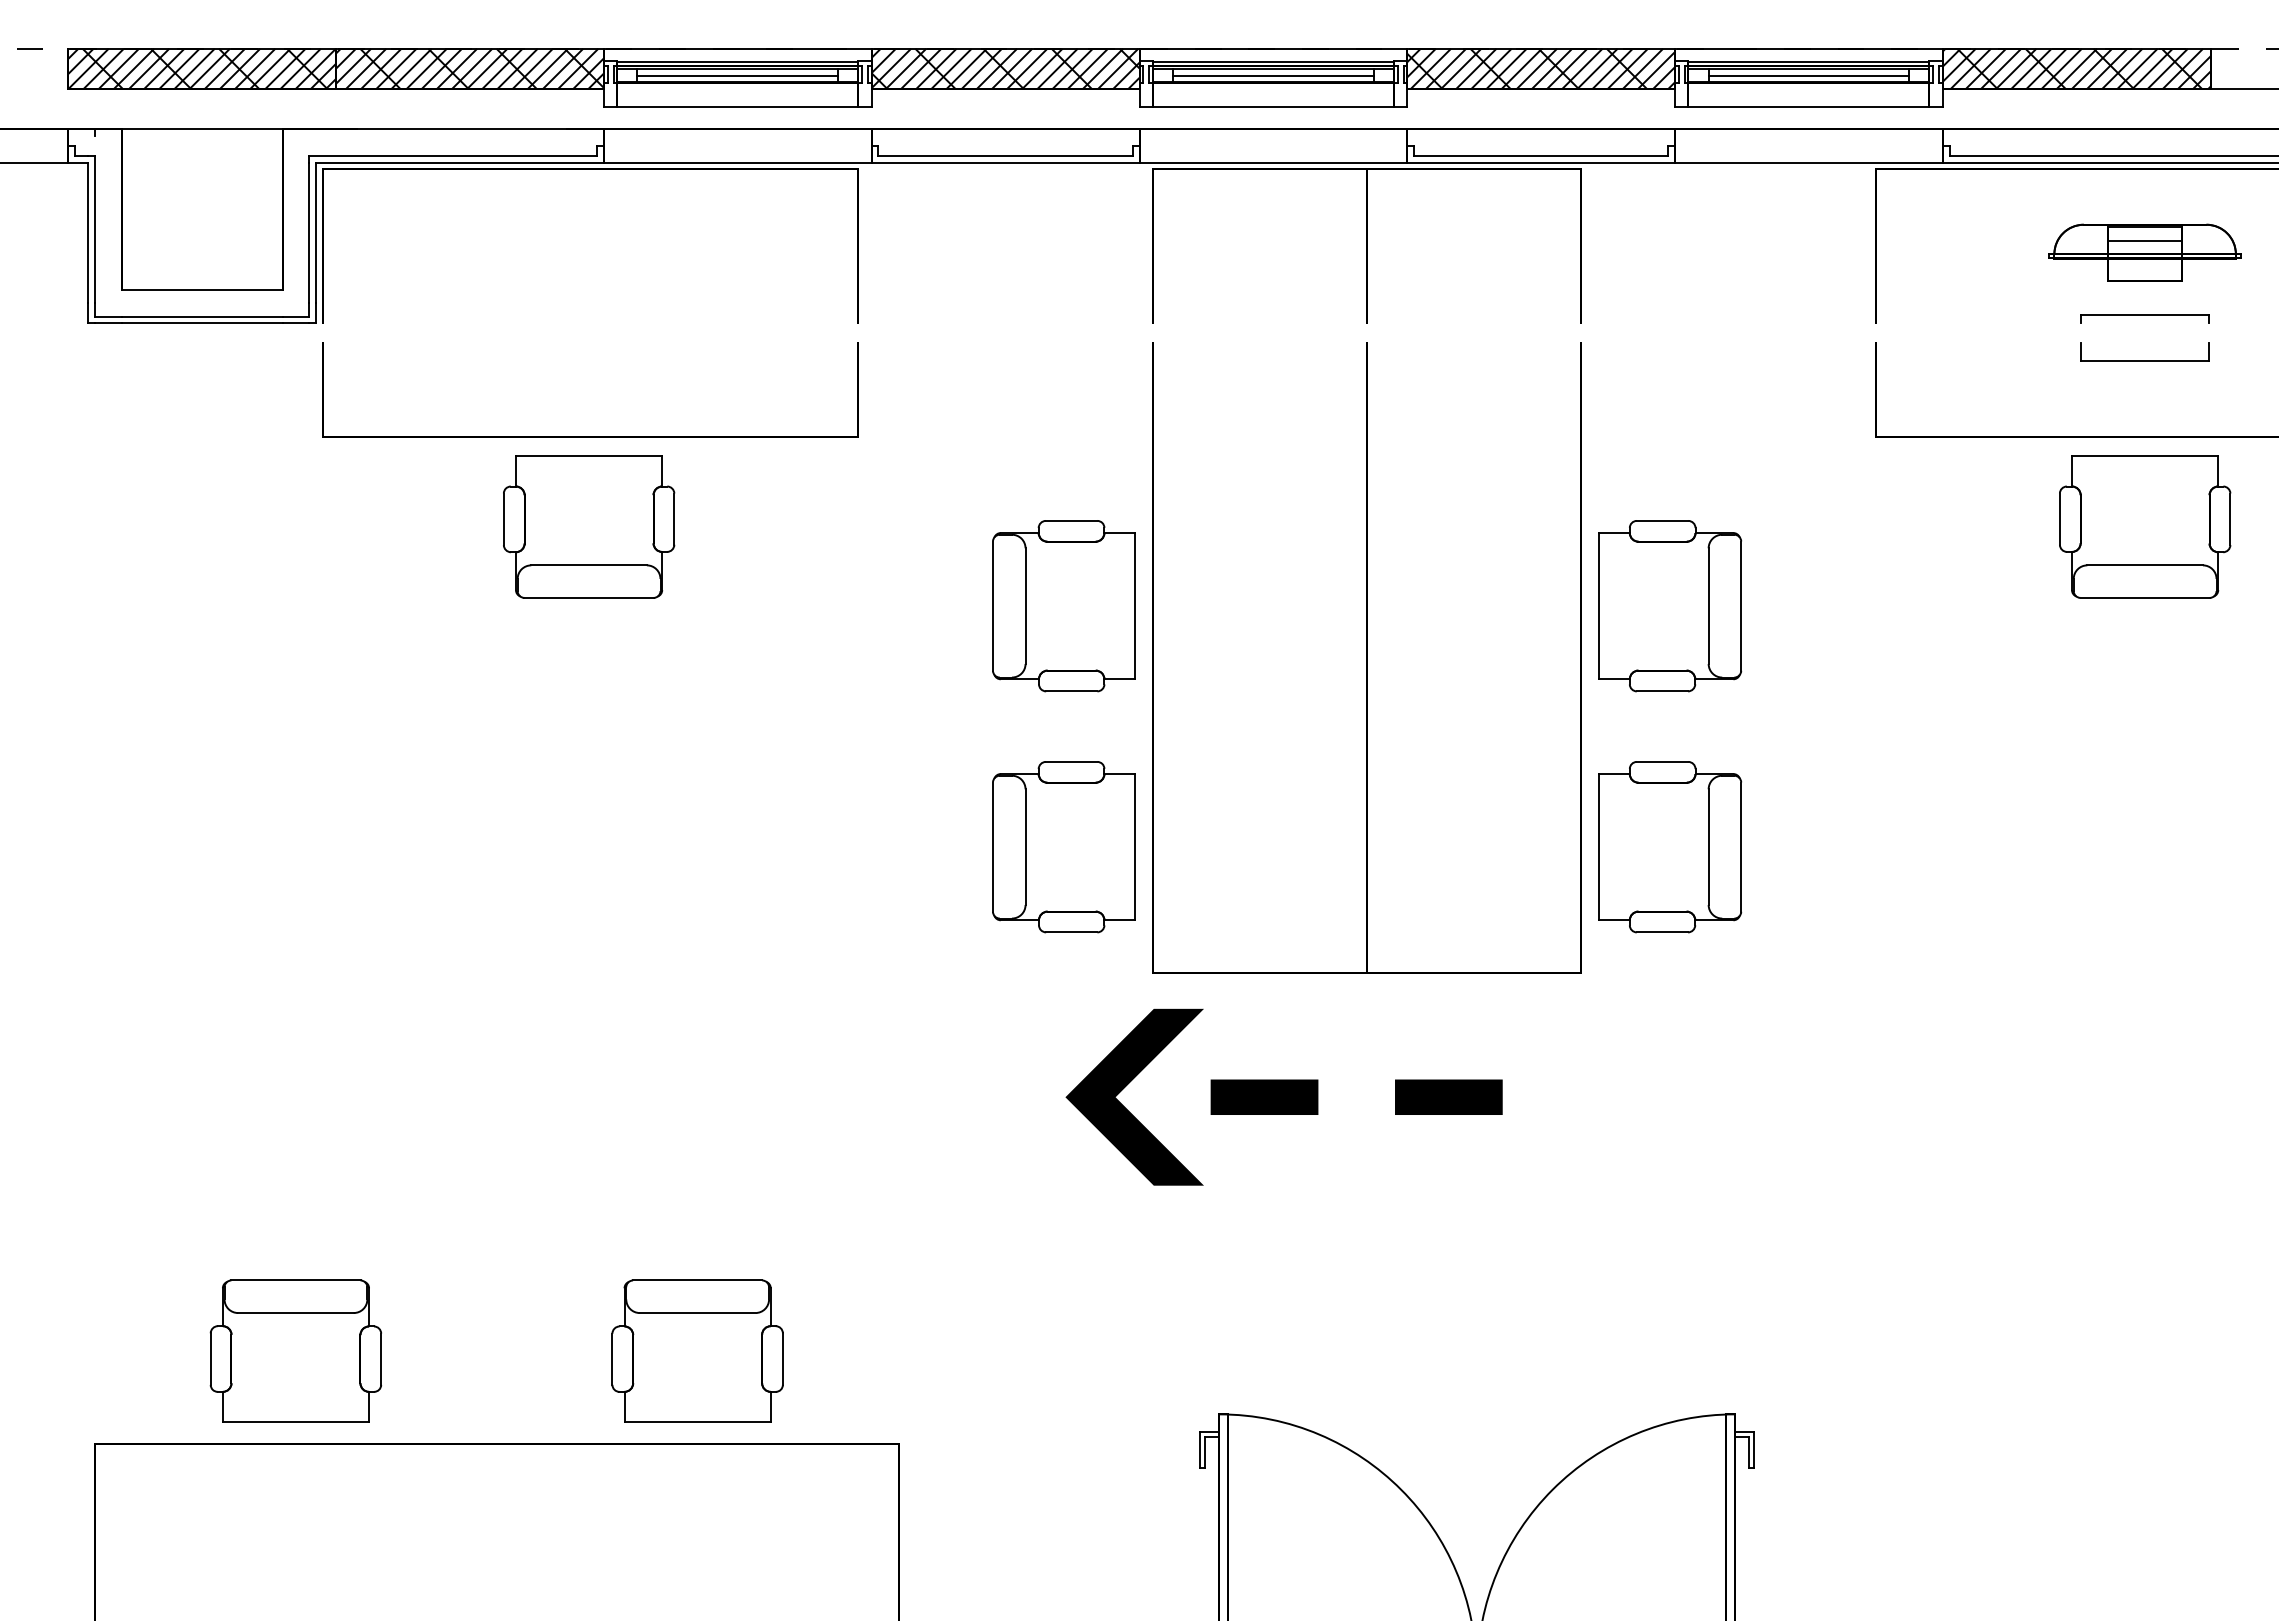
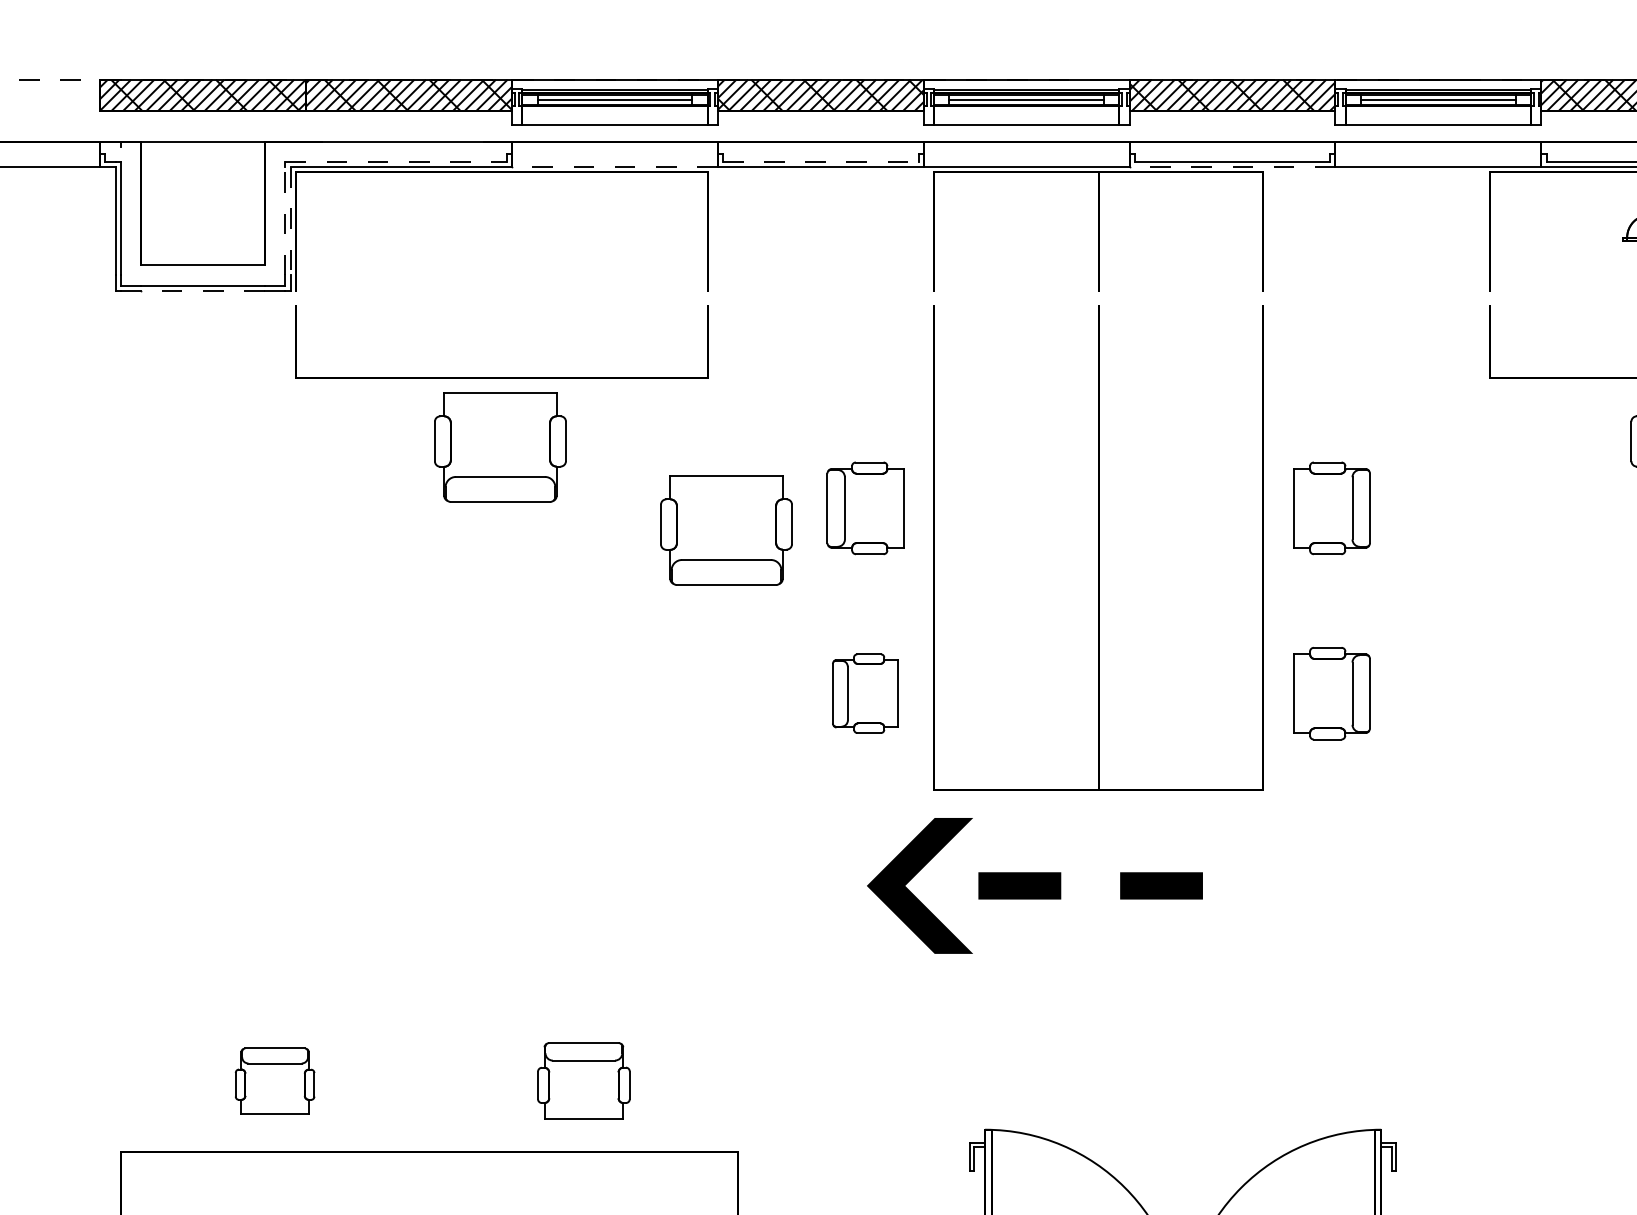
line: (453, 155) -> (396, 161), solid -> dashed
line: (1006, 155) -> (821, 161), solid -> dashed
line: (737, 162) -> (614, 167), solid -> dashed
line: (1541, 162) -> (1232, 167), solid -> dashed
line: (309, 232) -> (285, 220), solid -> dashed
line: (316, 233) -> (290, 221), solid -> dashed
line: (201, 323) -> (202, 290), solid -> dashed
part: (1063, 606) -> (865, 508), size x0.7
part: (1670, 606) -> (1331, 508), size x0.7
part: (883, 634) -> (726, 530), added
part: (1063, 847) -> (865, 693), size x0.6
part: (1670, 847) -> (1331, 693), size x0.7
part: (295, 1350) -> (274, 1080), size x0.6
part: (697, 1350) -> (583, 1080), size x0.7

